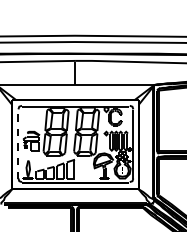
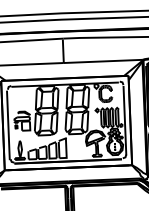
line: (17, 144) -> (8, 125), dashed -> solid

